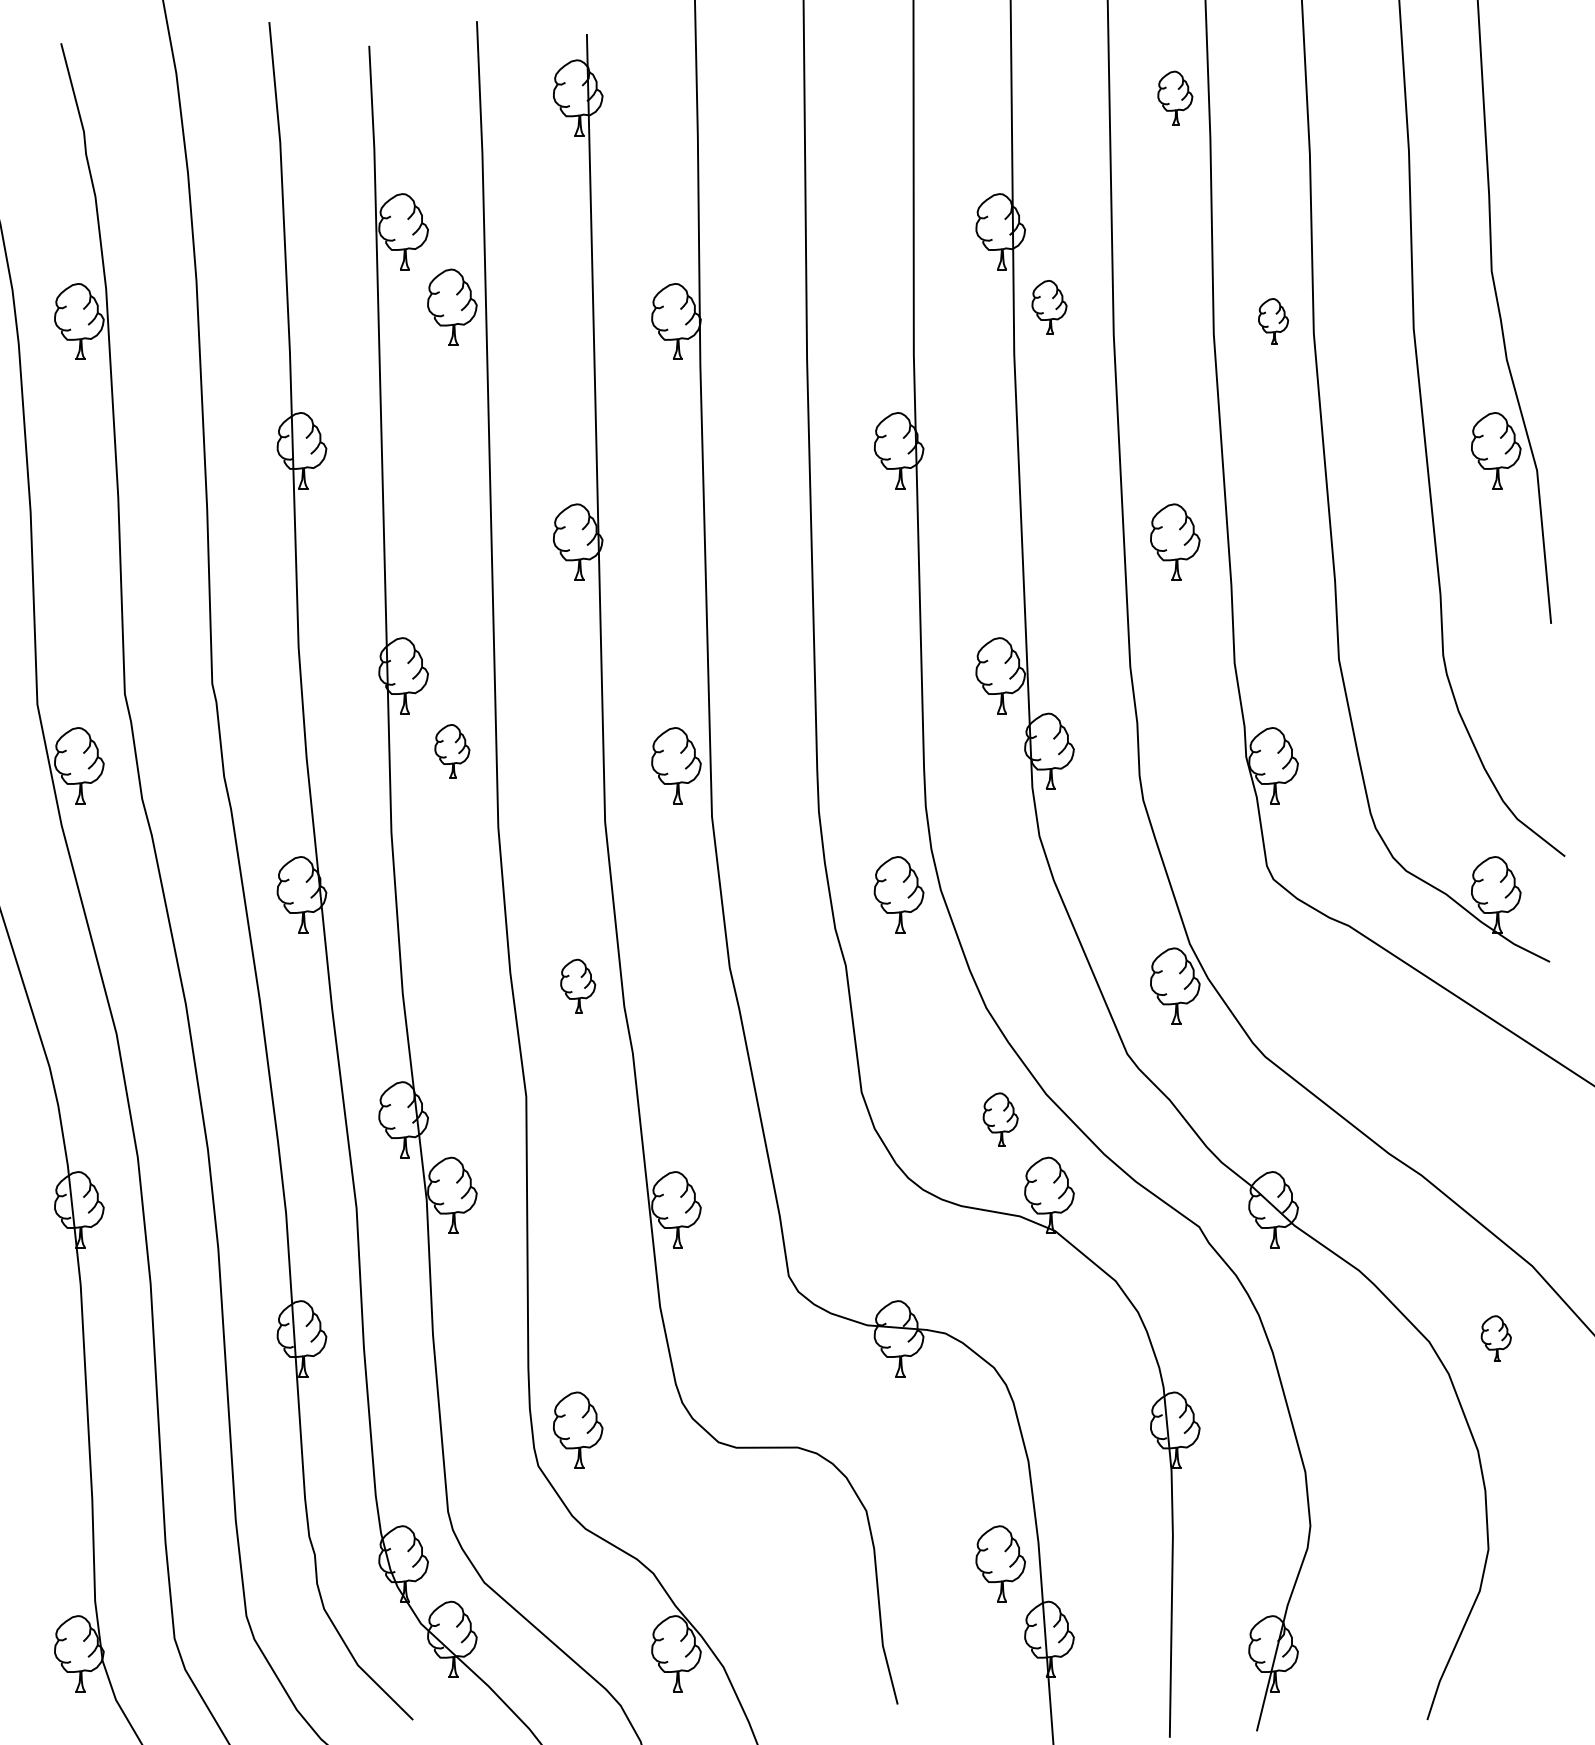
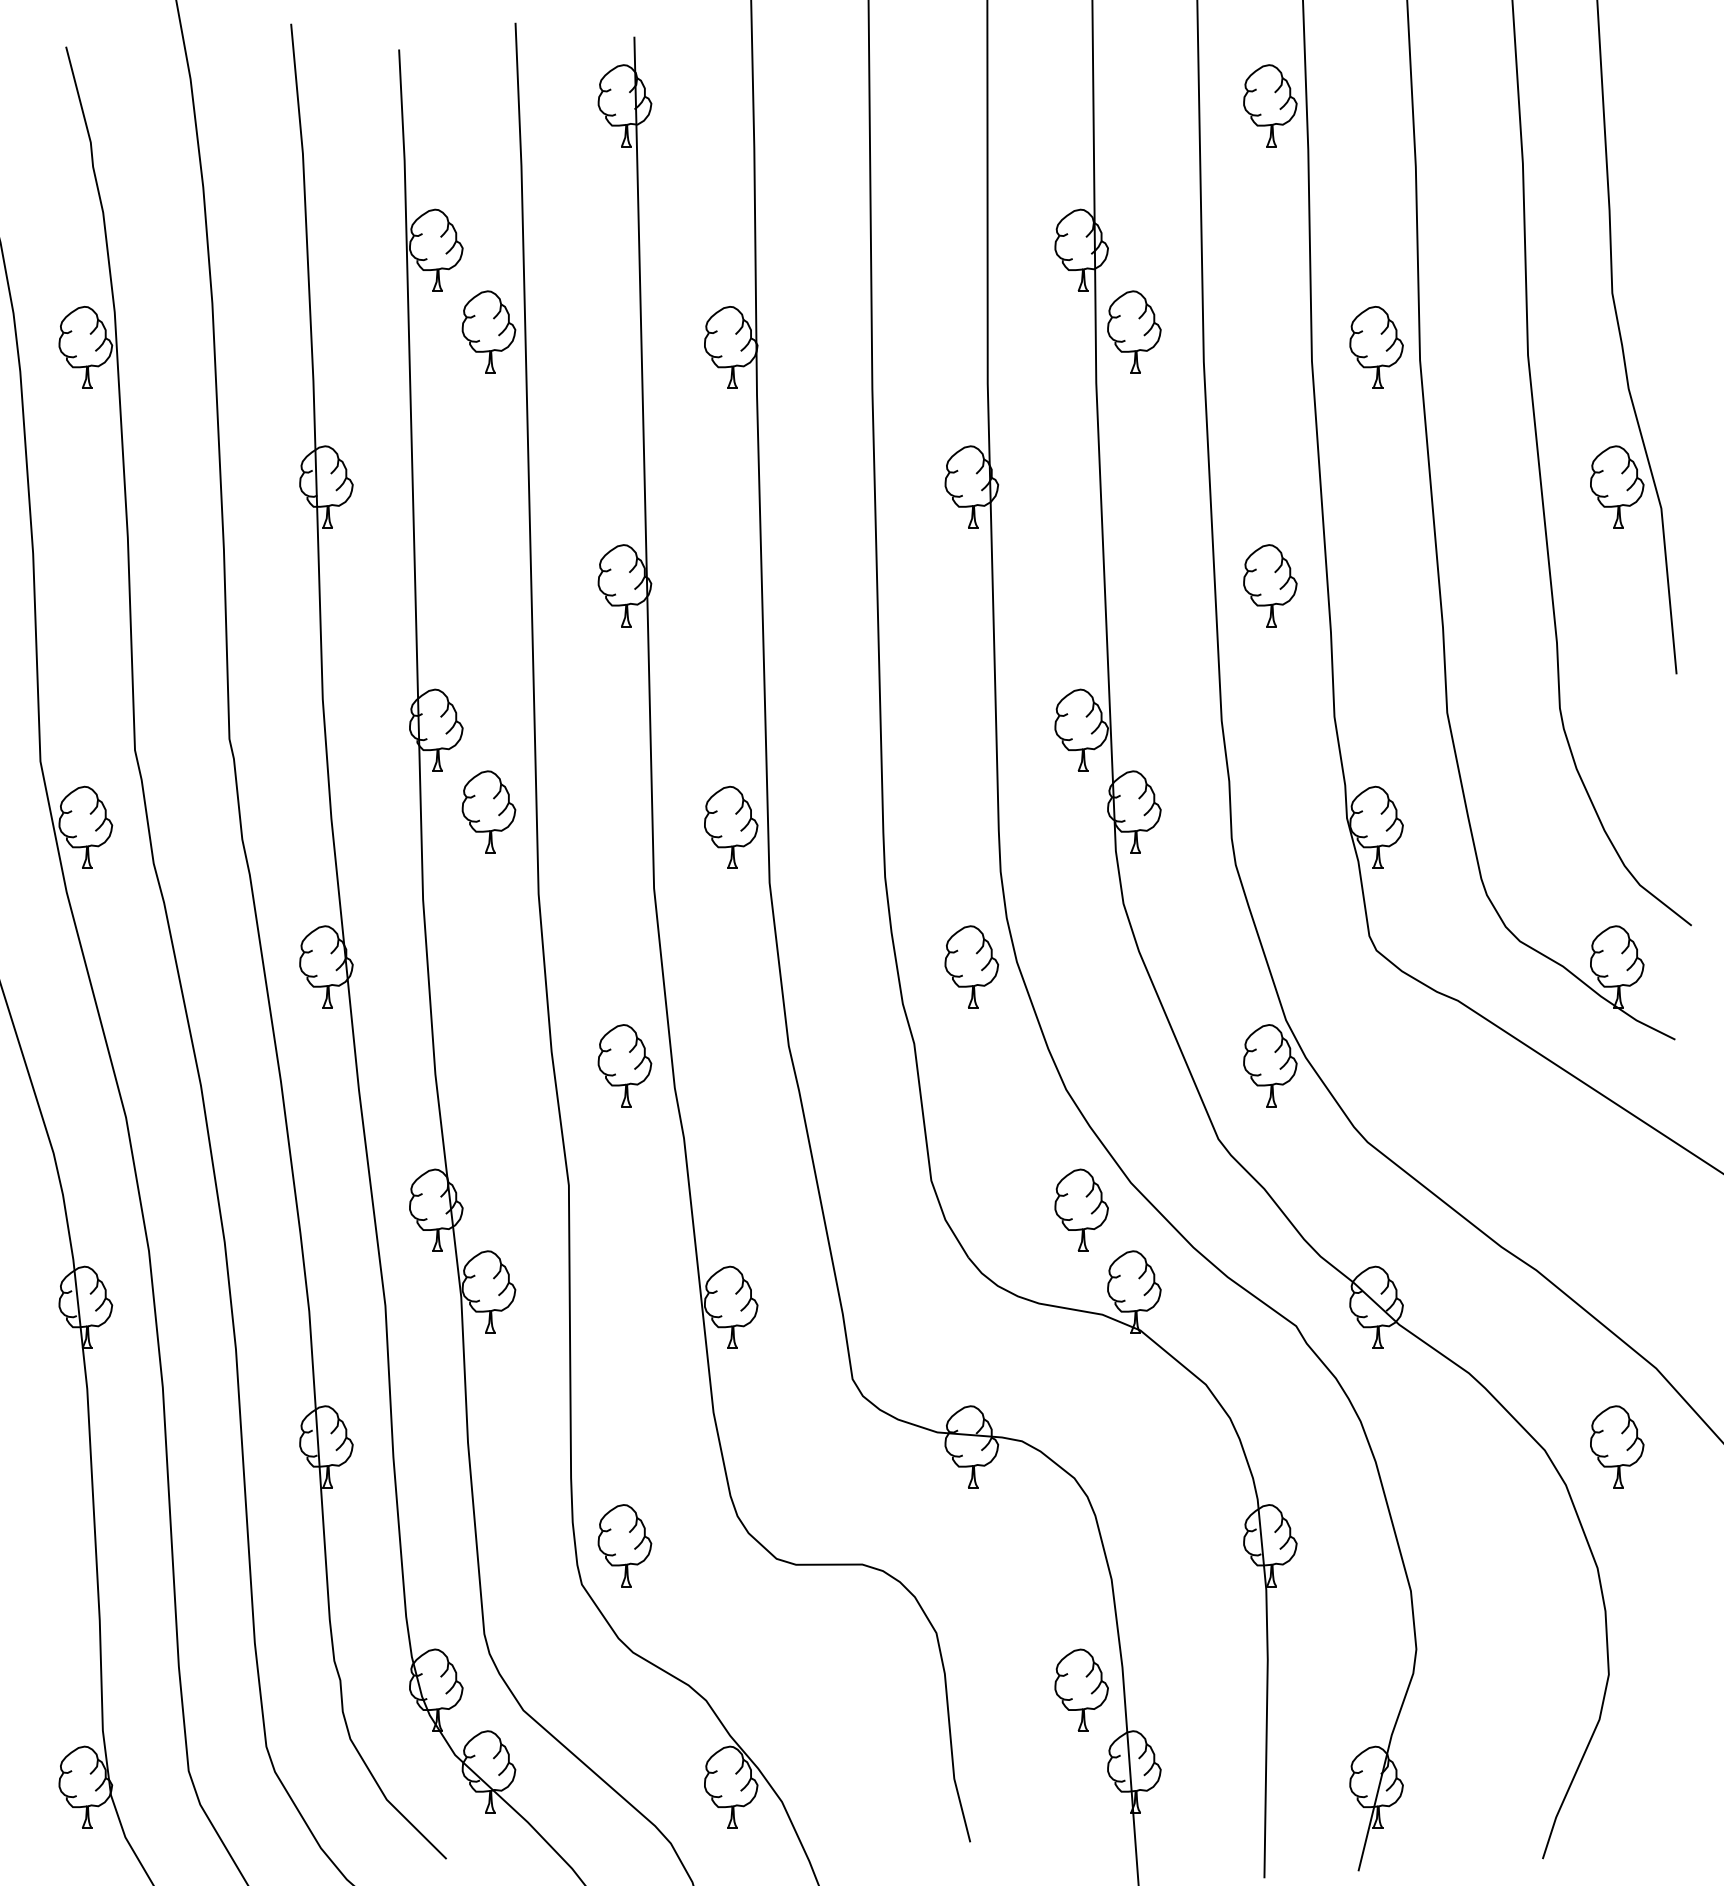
part: (1175, 97) -> (1270, 105), size x1.43
part: (1049, 306) -> (1134, 331), size x1.43
part: (1273, 321) -> (1376, 347), size x1.67
part: (451, 750) -> (488, 811), size x1.43
part: (577, 985) -> (624, 1065), size x1.43
part: (1000, 1119) -> (1081, 1209), size x1.43
part: (1496, 1338) -> (1617, 1446), size x1.67

